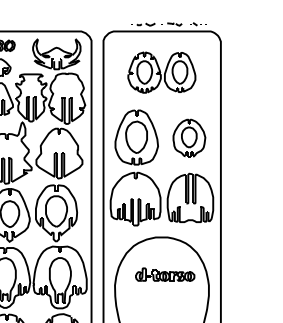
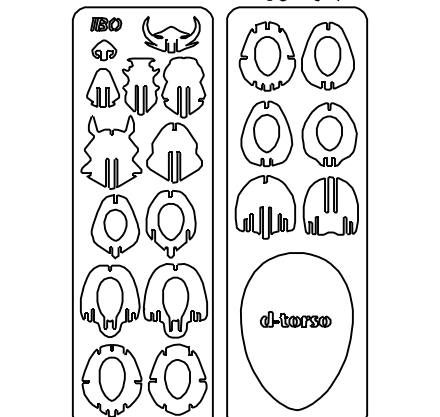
part: (161, 72) -> (296, 56), size x1.43
part: (189, 138) -> (329, 134), size x1.43
part: (165, 274) -> (295, 319), moved

